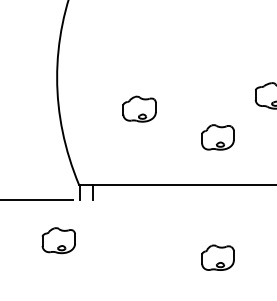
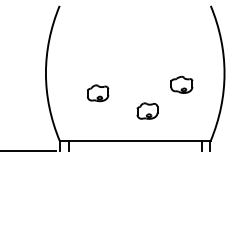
part: (59, 240) -> (47, 176), removed
part: (217, 256) -> (147, 186), removed

